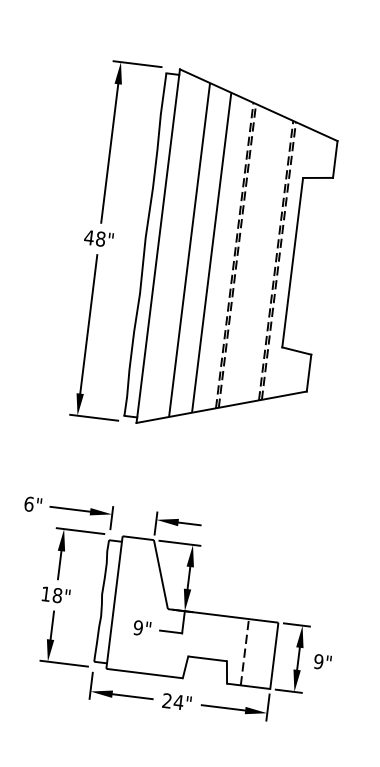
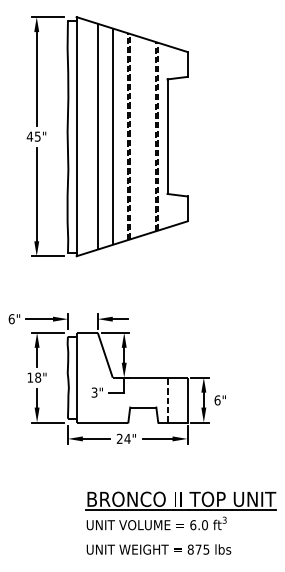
text: (100, 238) -> (37, 136), 48" -> 45"
text: (138, 627) -> (94, 392), 9" -> 3"
text: (318, 661) -> (217, 400), 9" -> 6"

